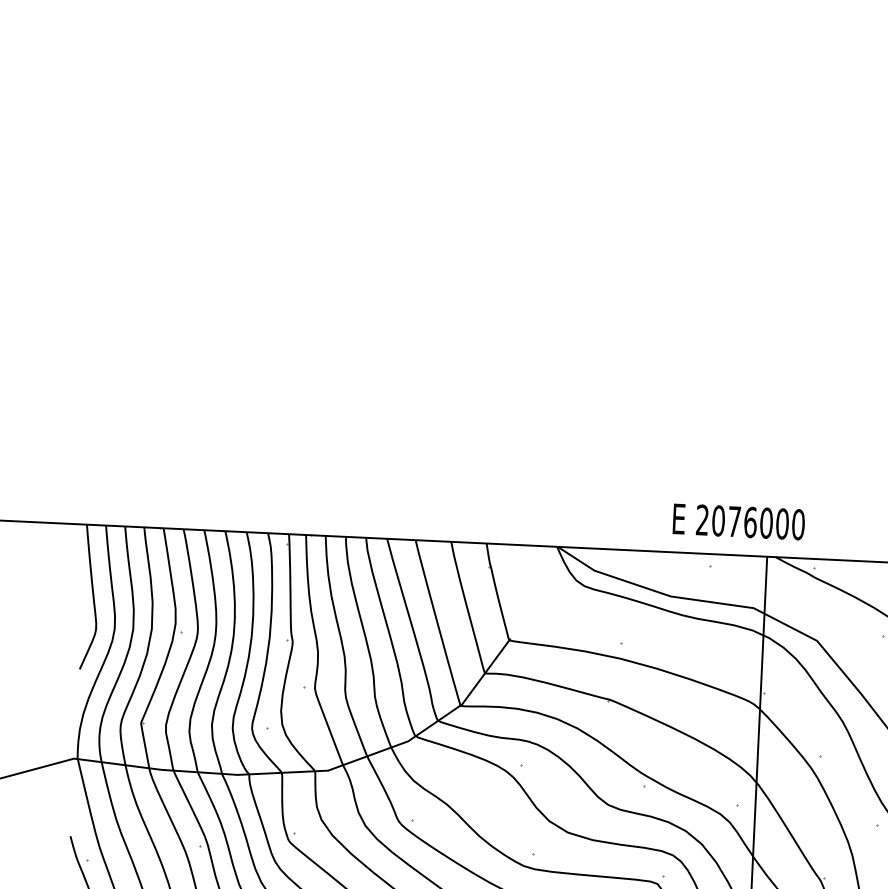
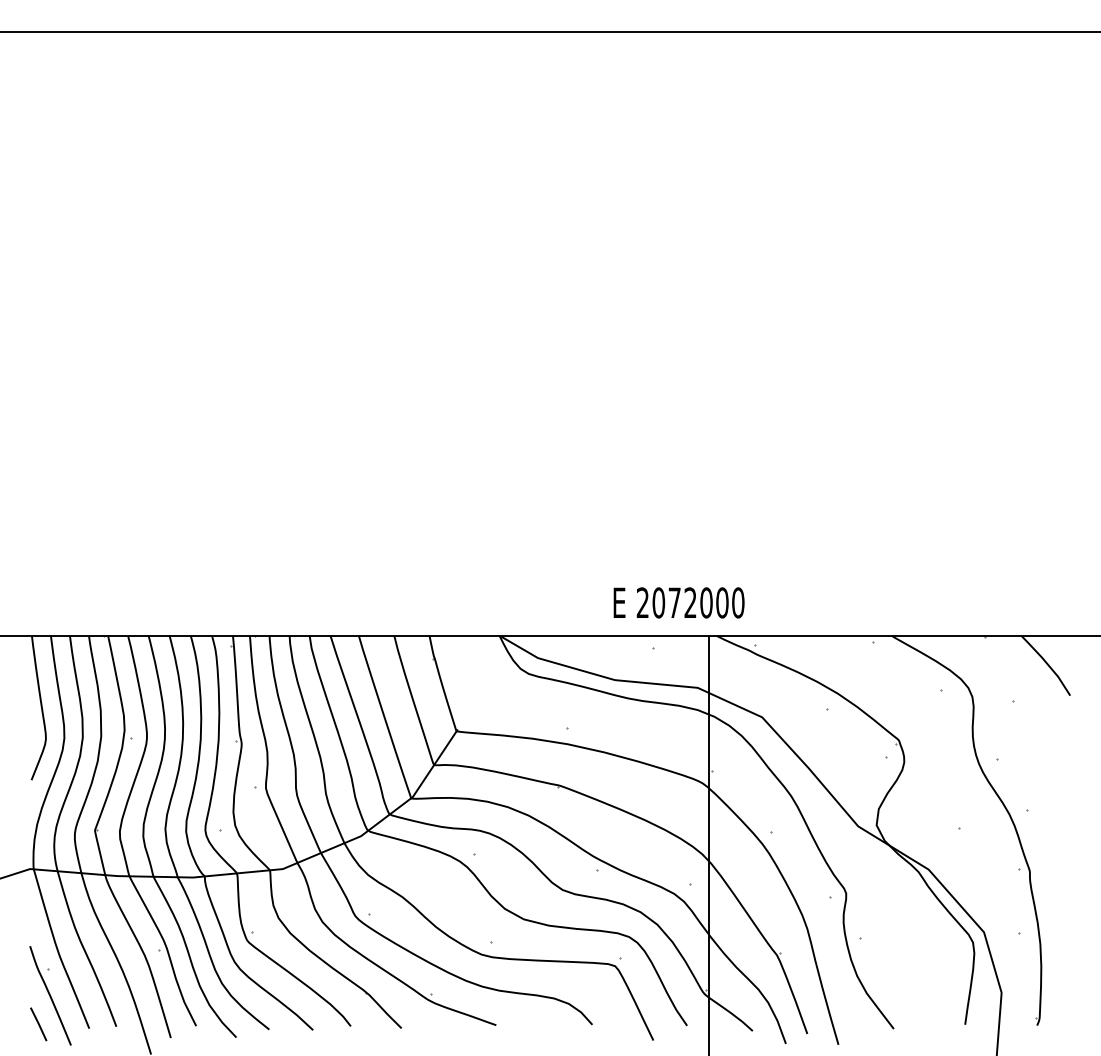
text: (750, 522) -> (690, 602), 2076000 -> 2072000

